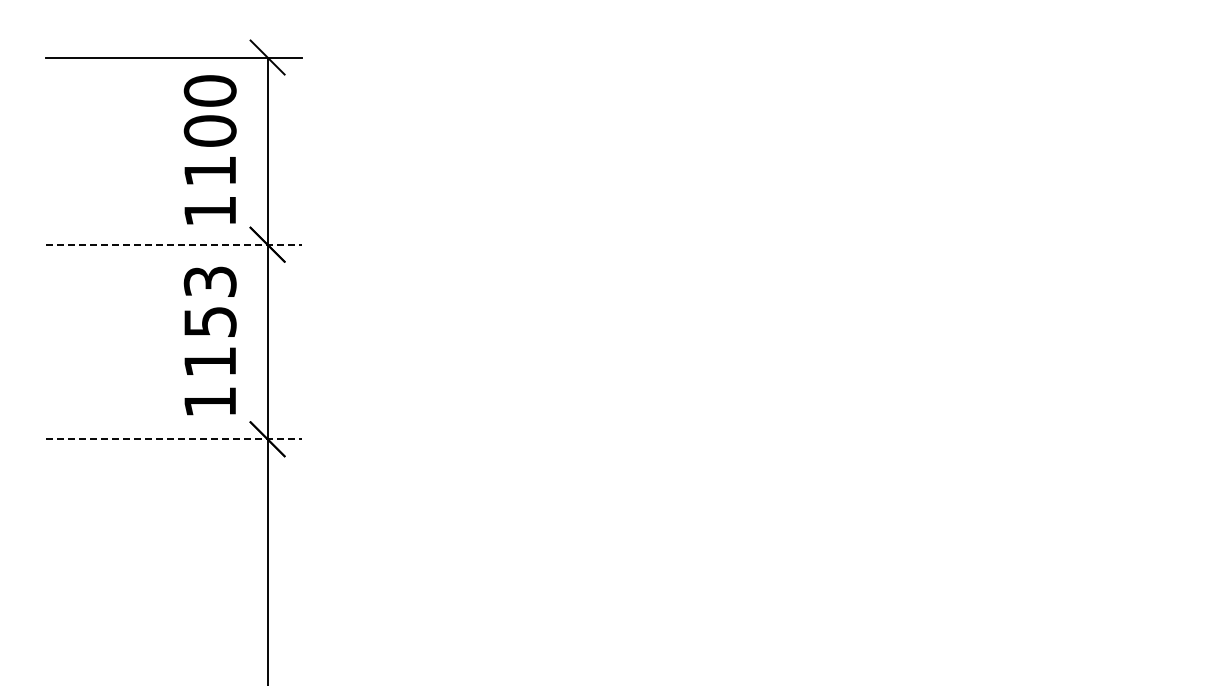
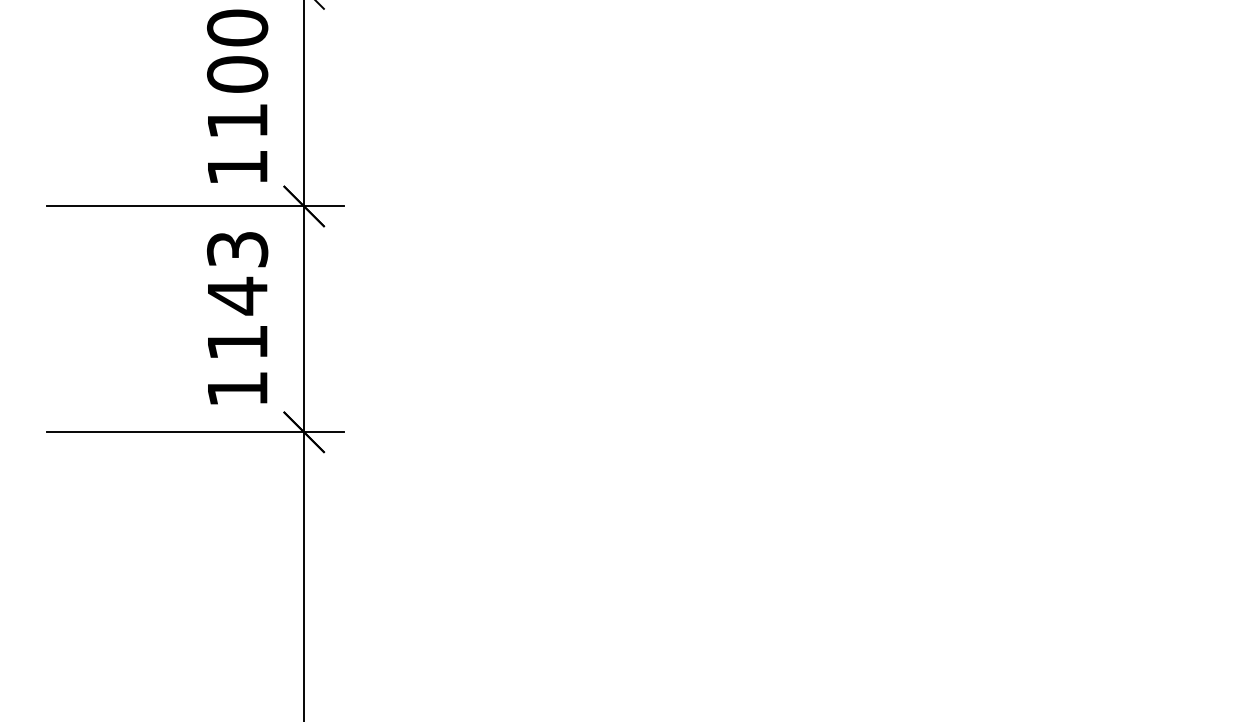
line: (174, 244) -> (196, 206), dashed -> solid
text: (210, 321) -> (237, 295), 1153 -> 1143
line: (174, 439) -> (196, 432), dashed -> solid

